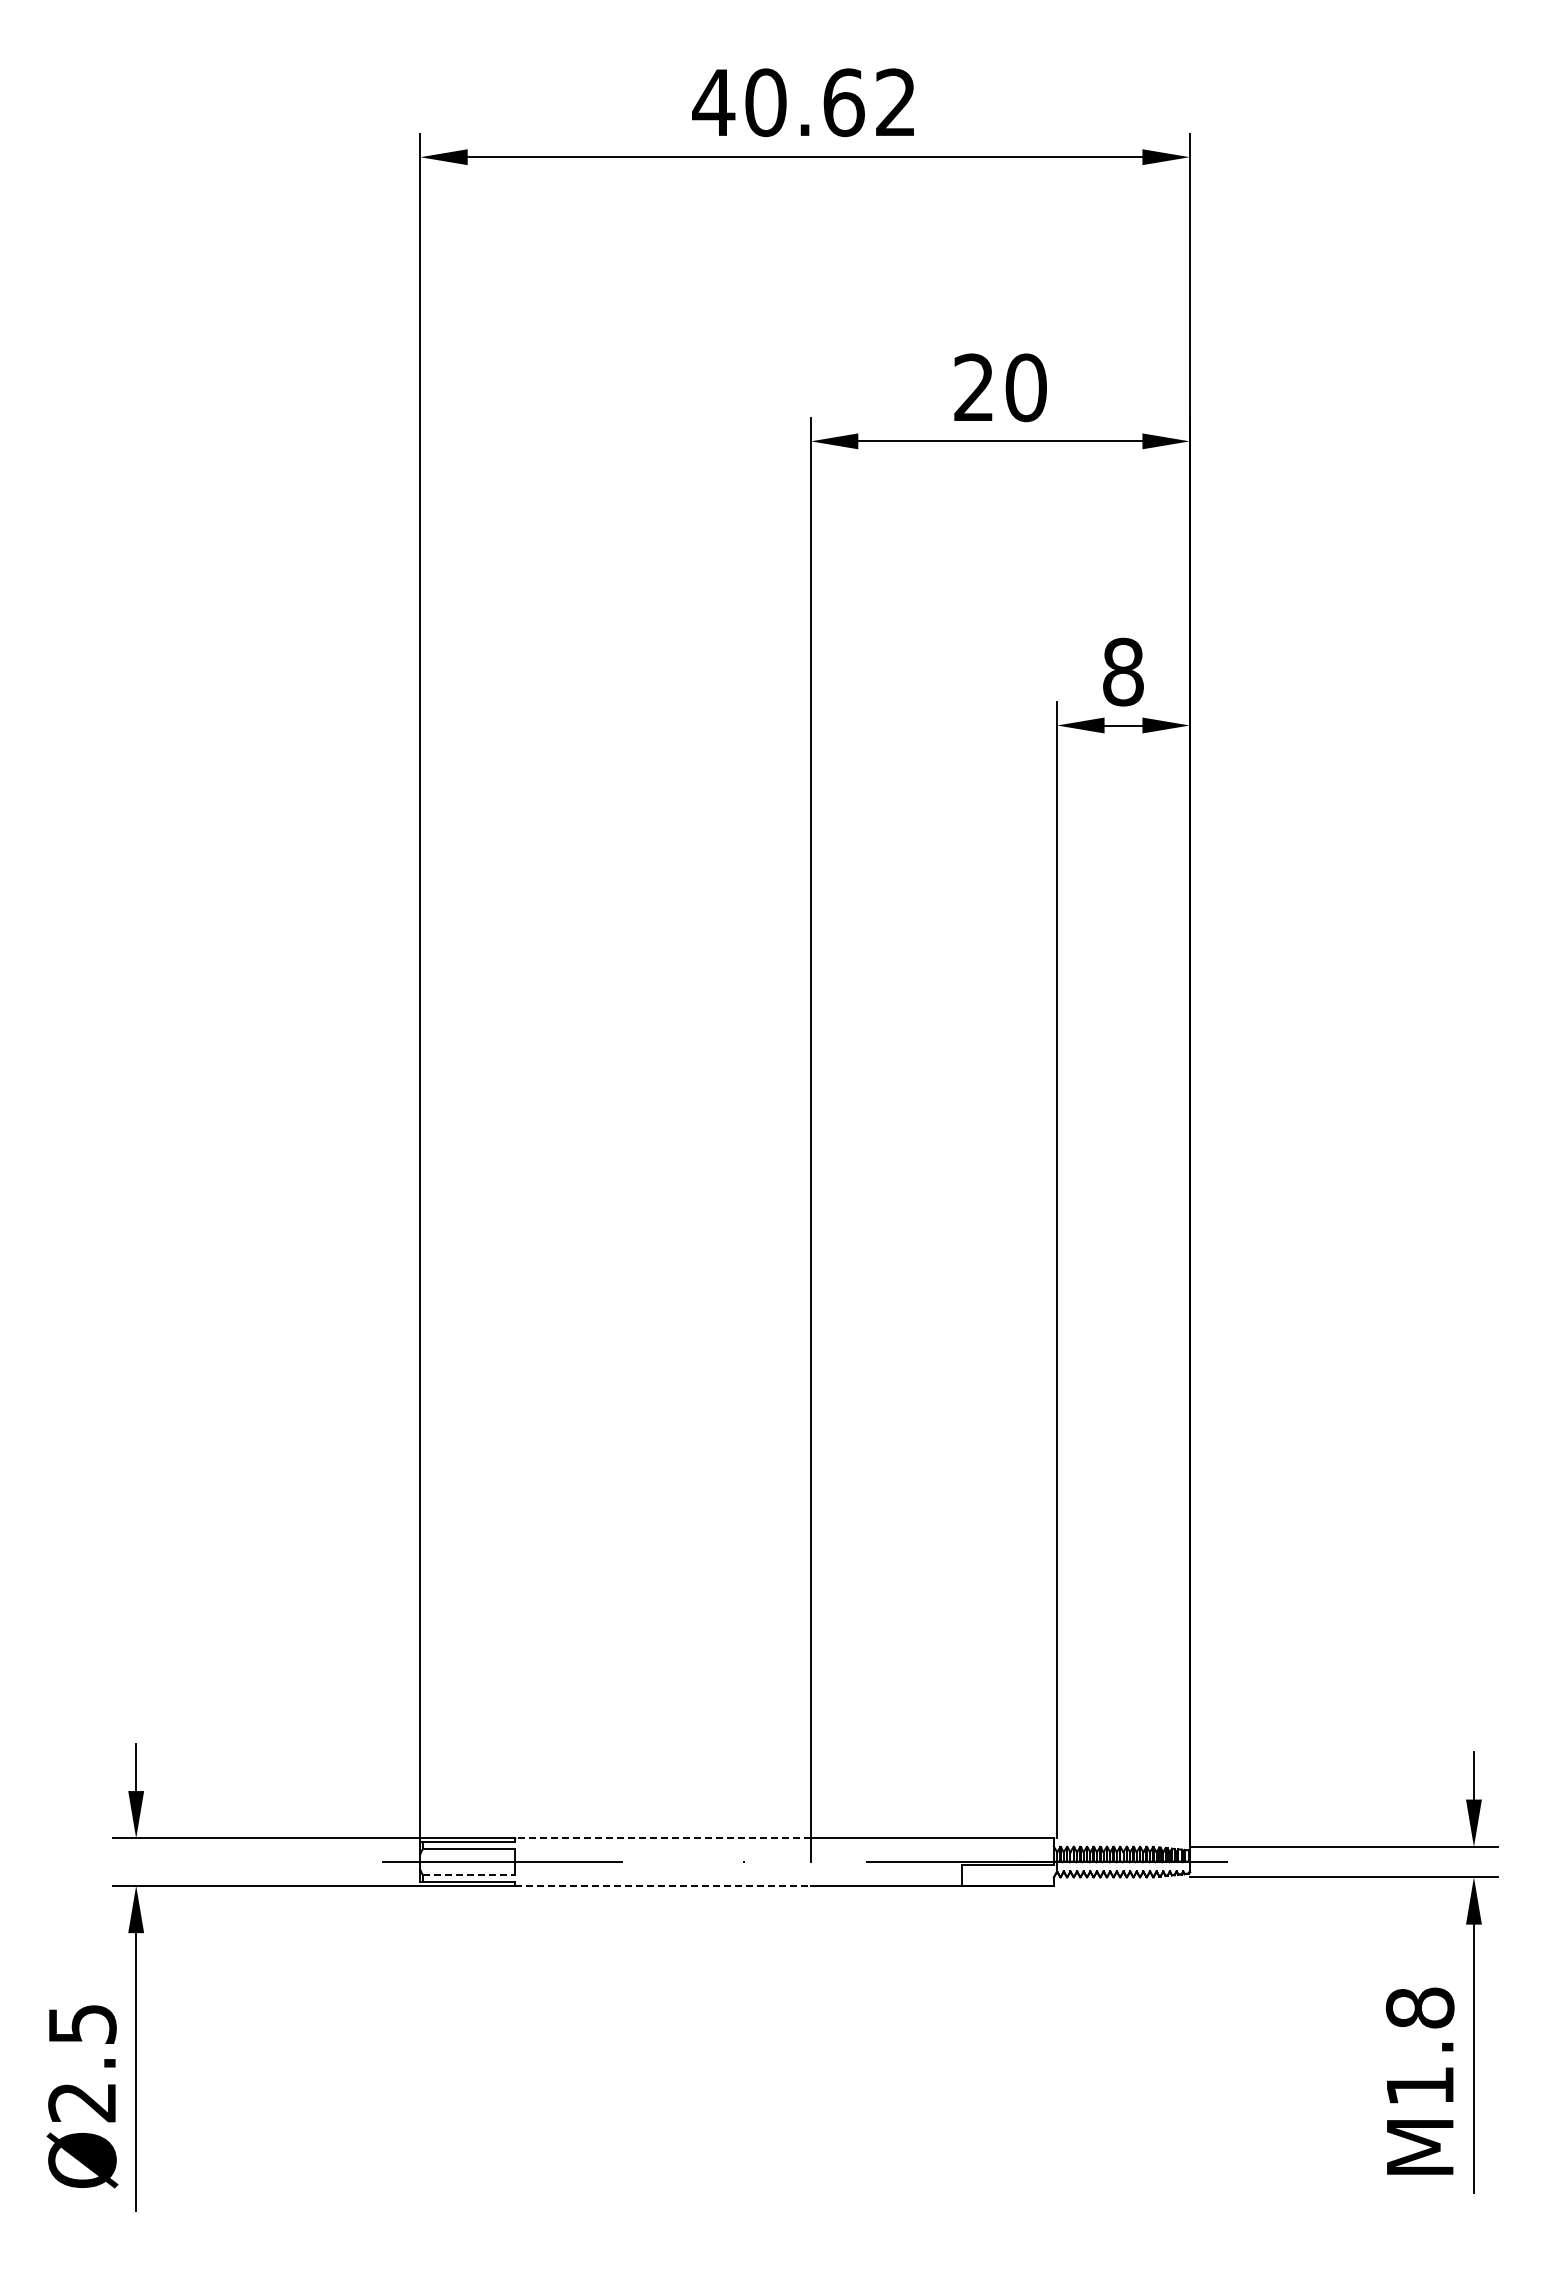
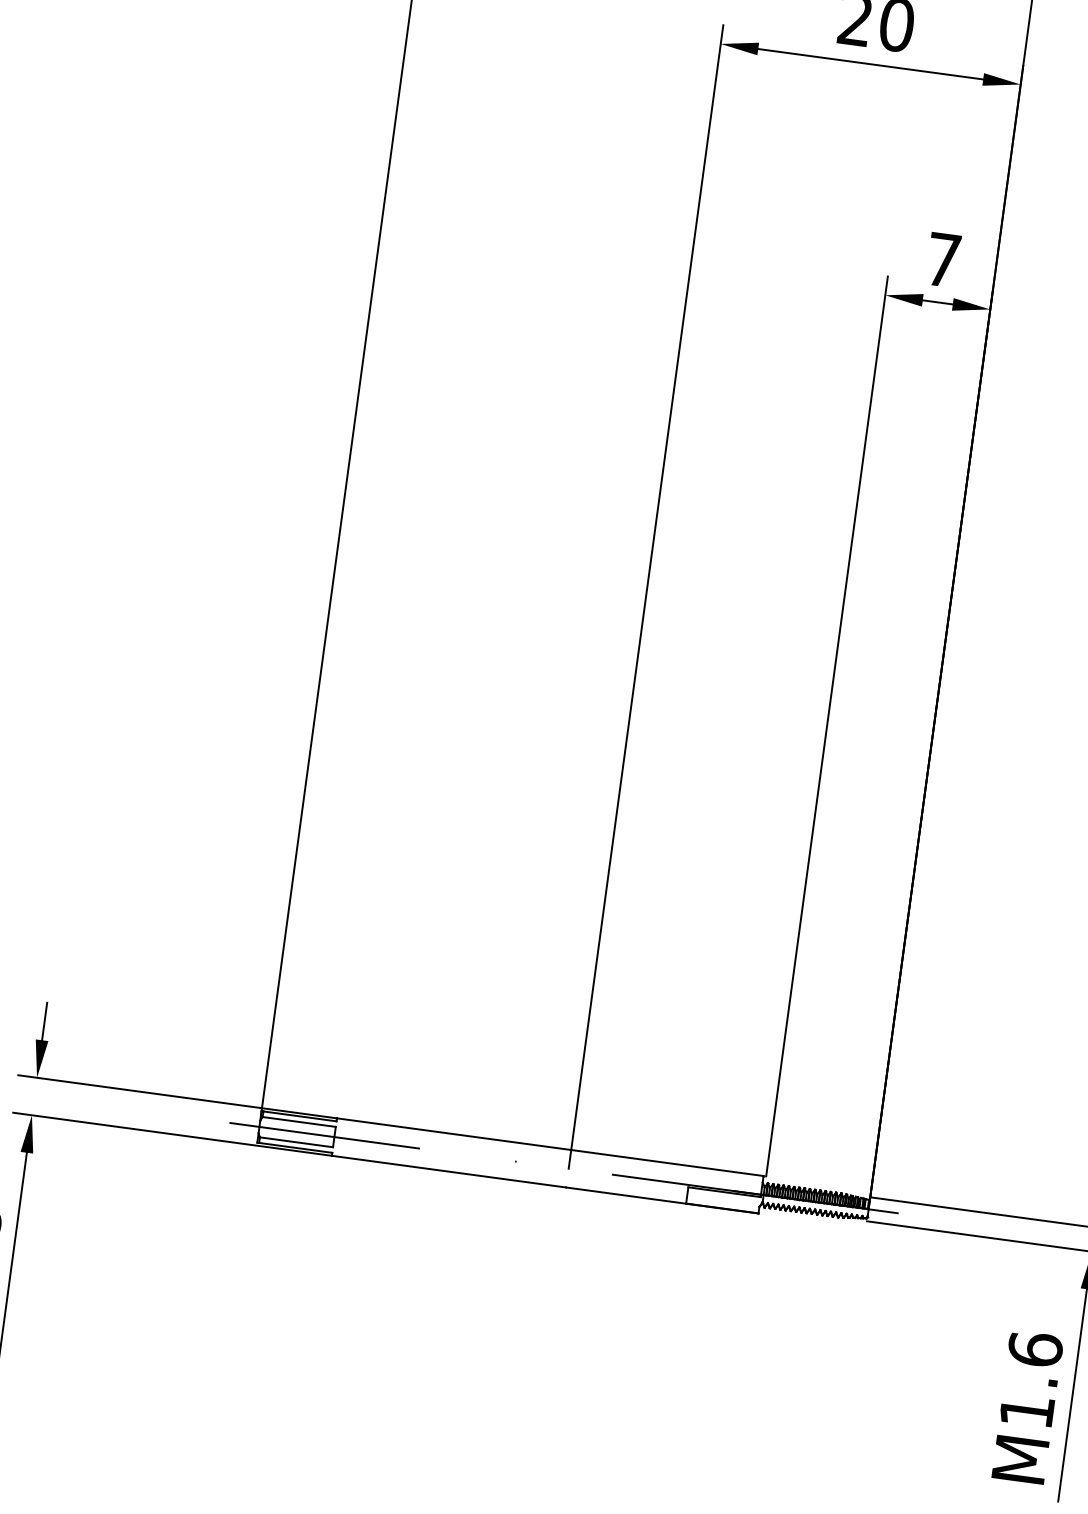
text: (1123, 671) -> (943, 259), 8 -> 7
line: (663, 1838) -> (454, 1134), dashed -> solid
line: (469, 1874) -> (297, 1142), dashed -> solid
line: (663, 1885) -> (449, 1171), dashed -> solid
text: (1419, 2007) -> (1034, 1349), M1.8 -> M1.6

